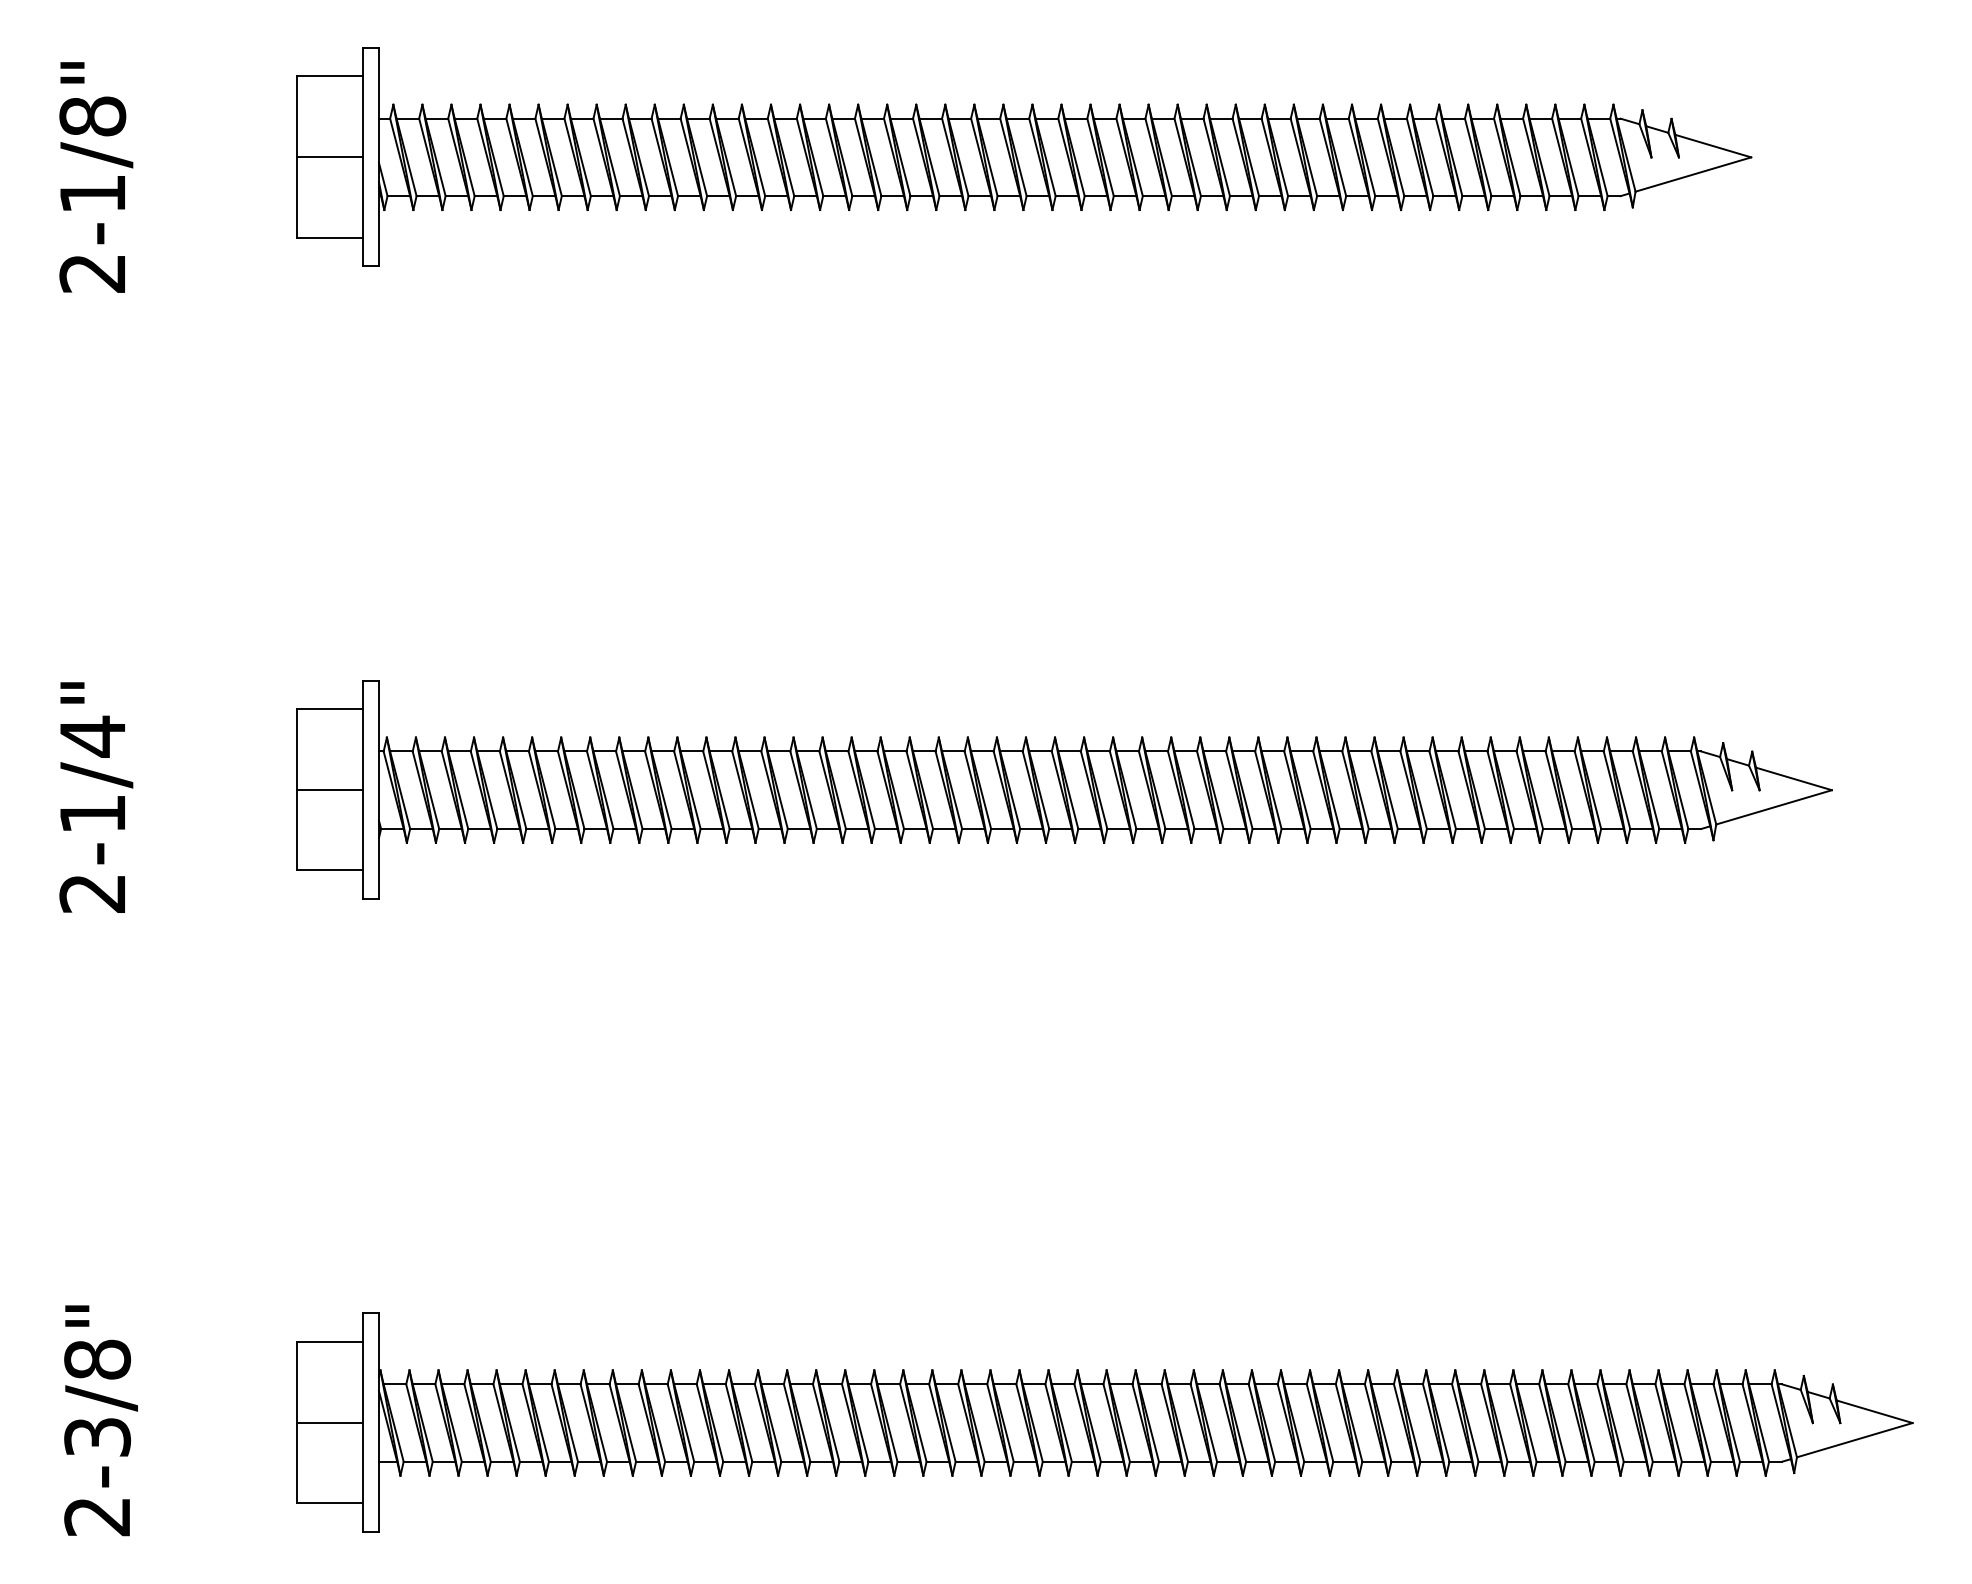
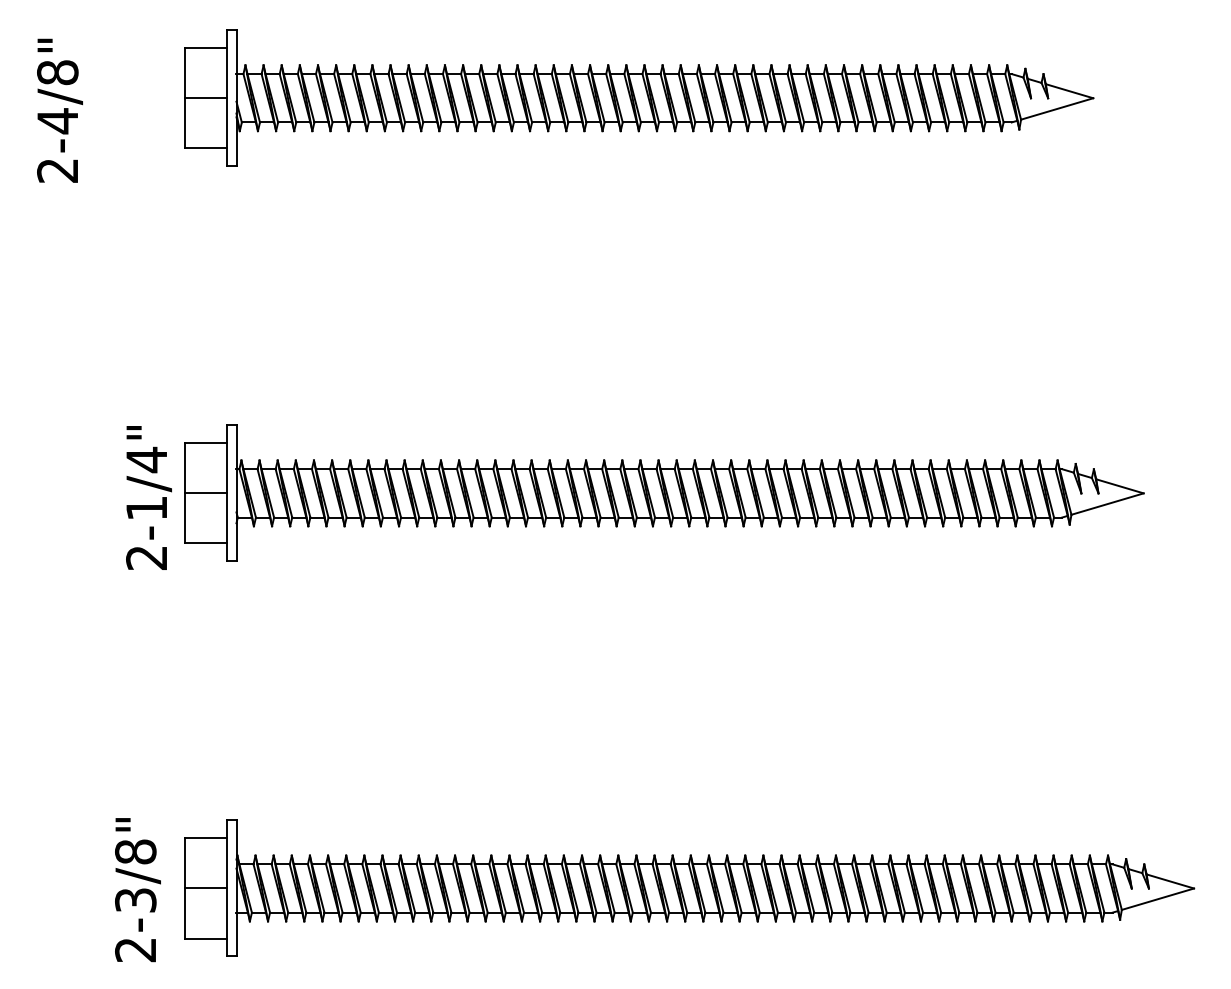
text: (92, 194) -> (57, 121), 2-1/8" -> 2-4/8"
text: (95, 796) -> (148, 497), moved
text: (100, 1421) -> (137, 890), moved

